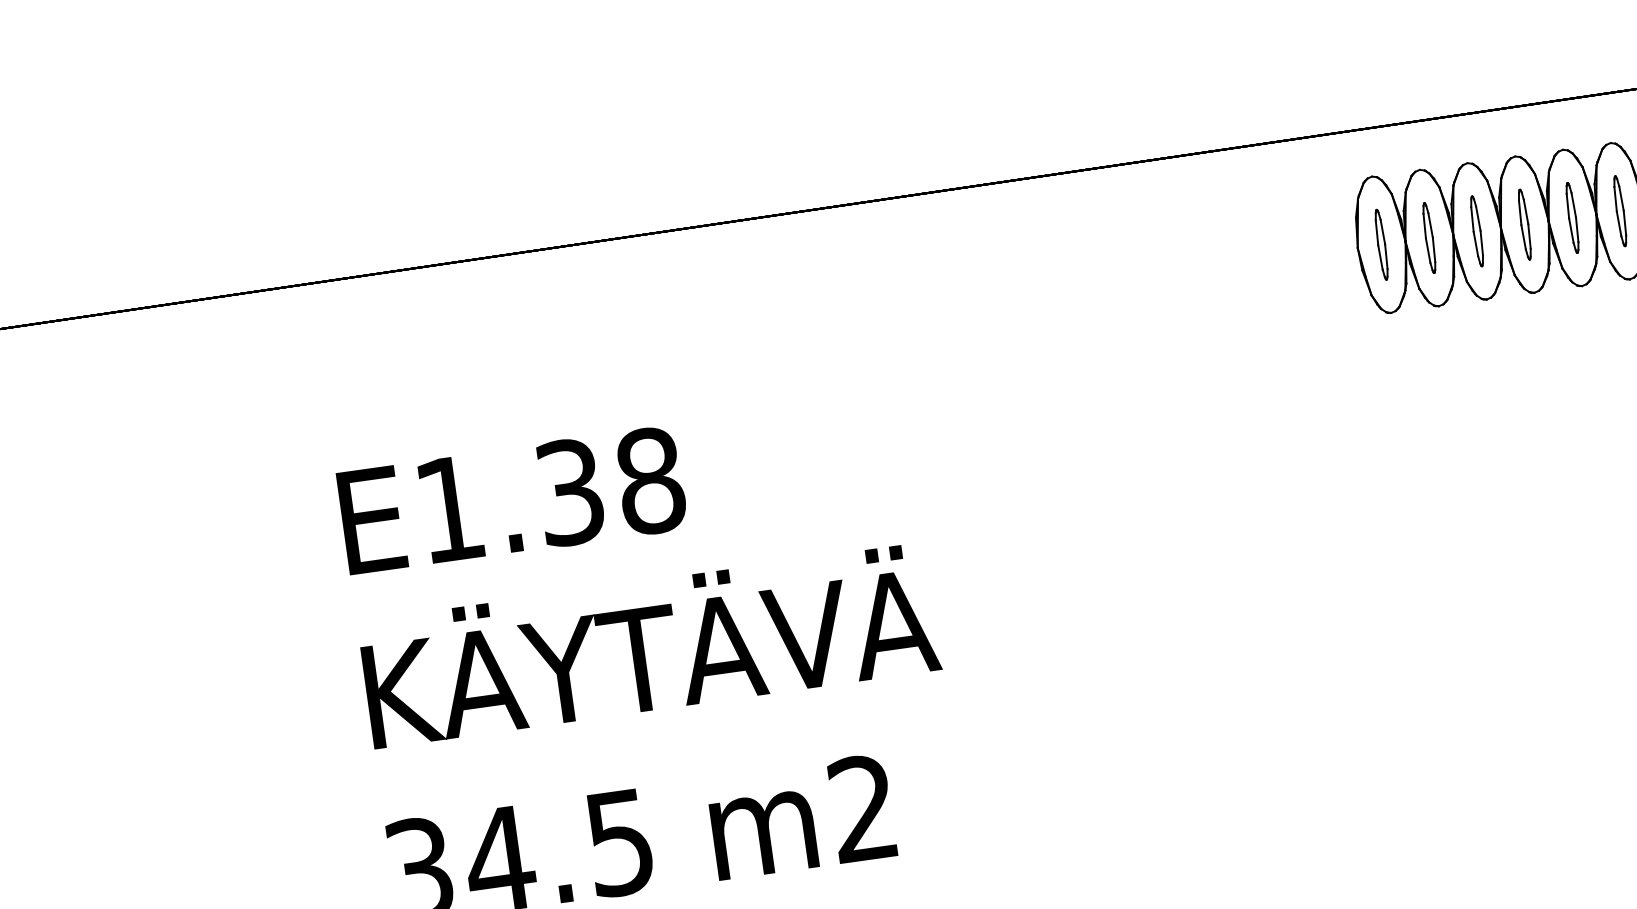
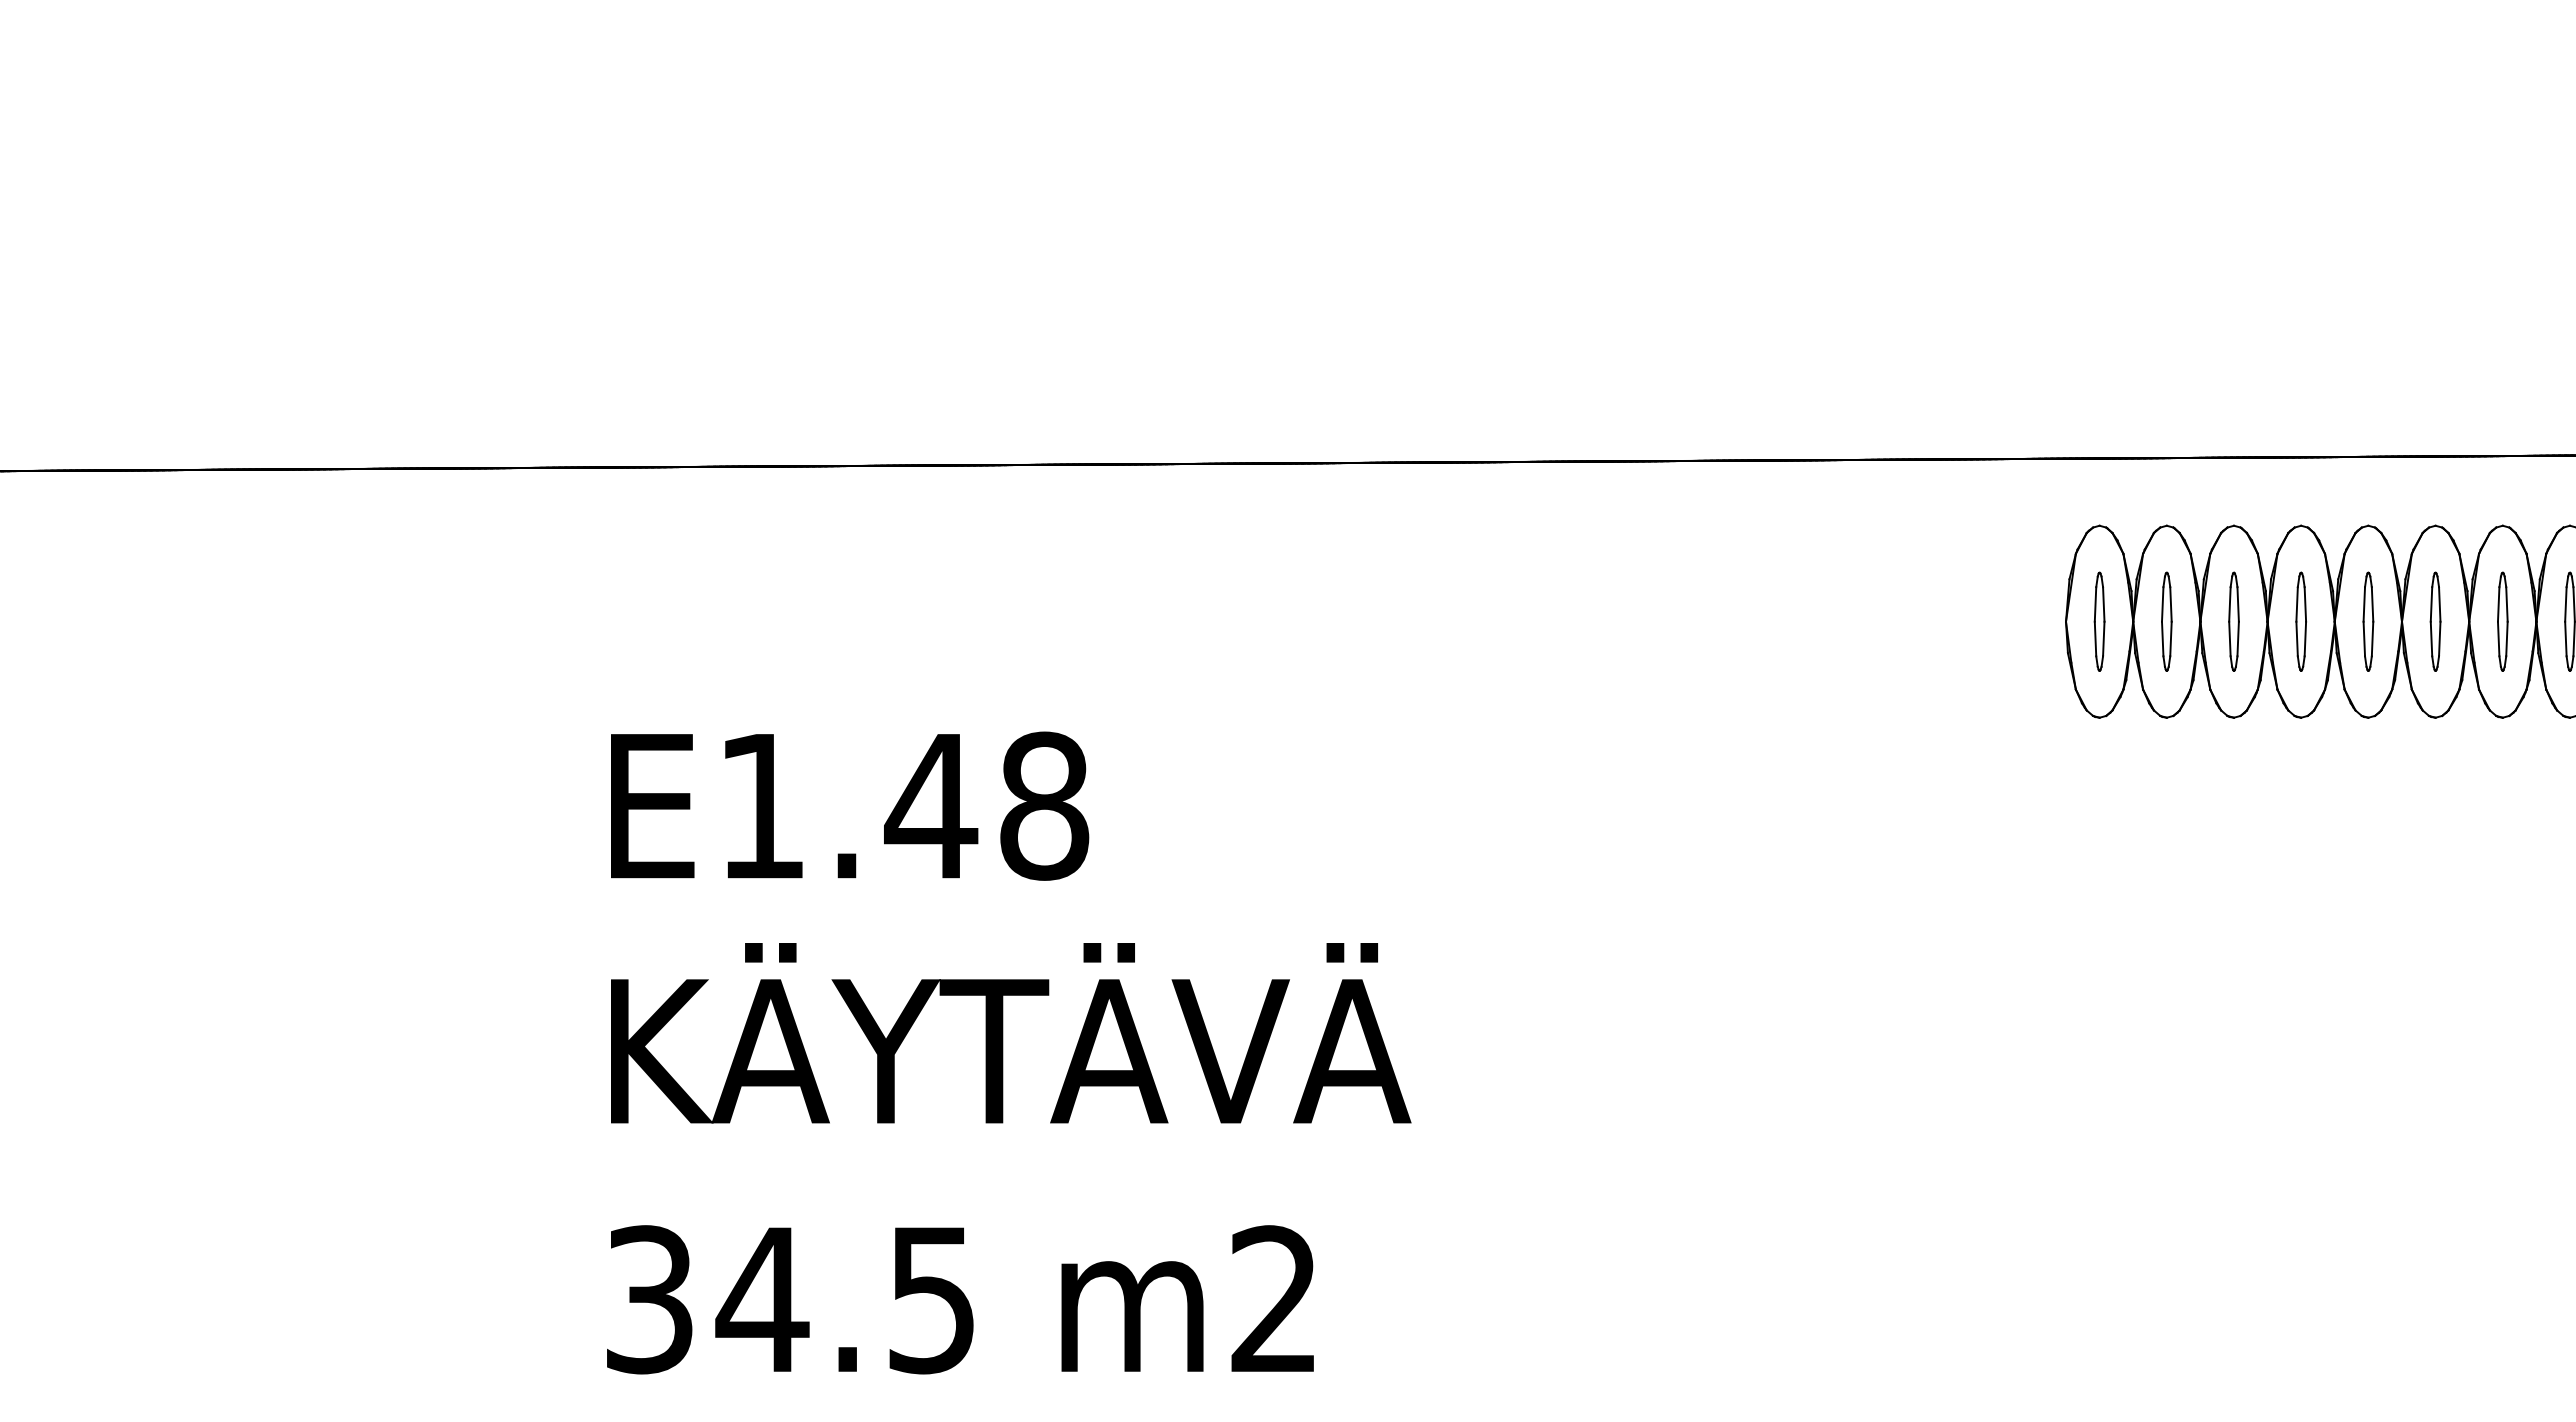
text: (570, 491) -> (931, 805), E1.38 -> E1.48

